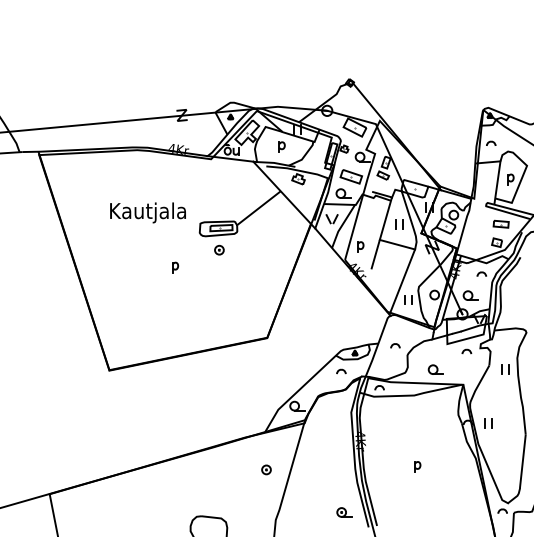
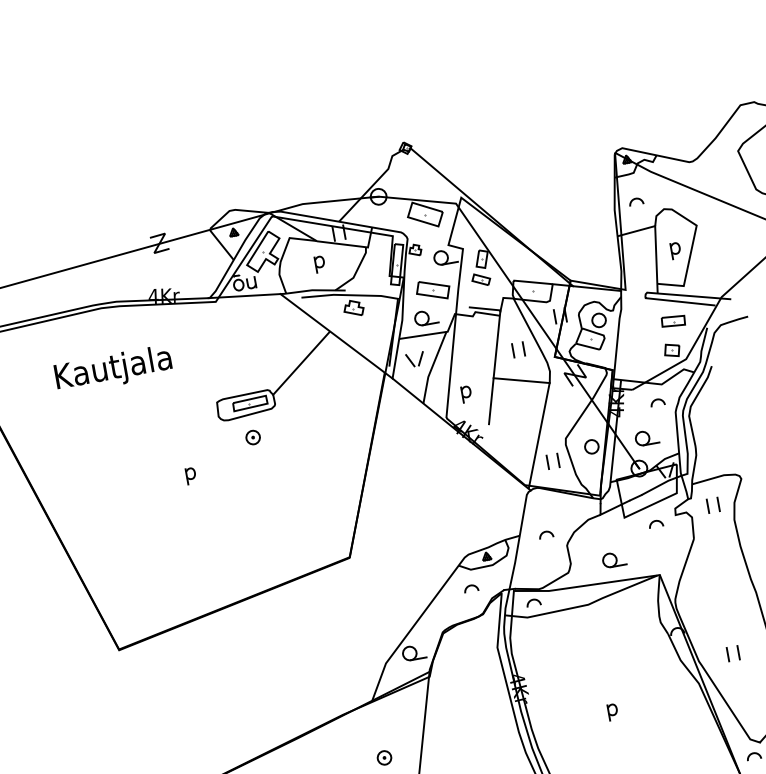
text: (147, 212) -> (112, 369), moved
part: (505, 369) -> (713, 505), moved
part: (488, 423) -> (733, 653), moved

